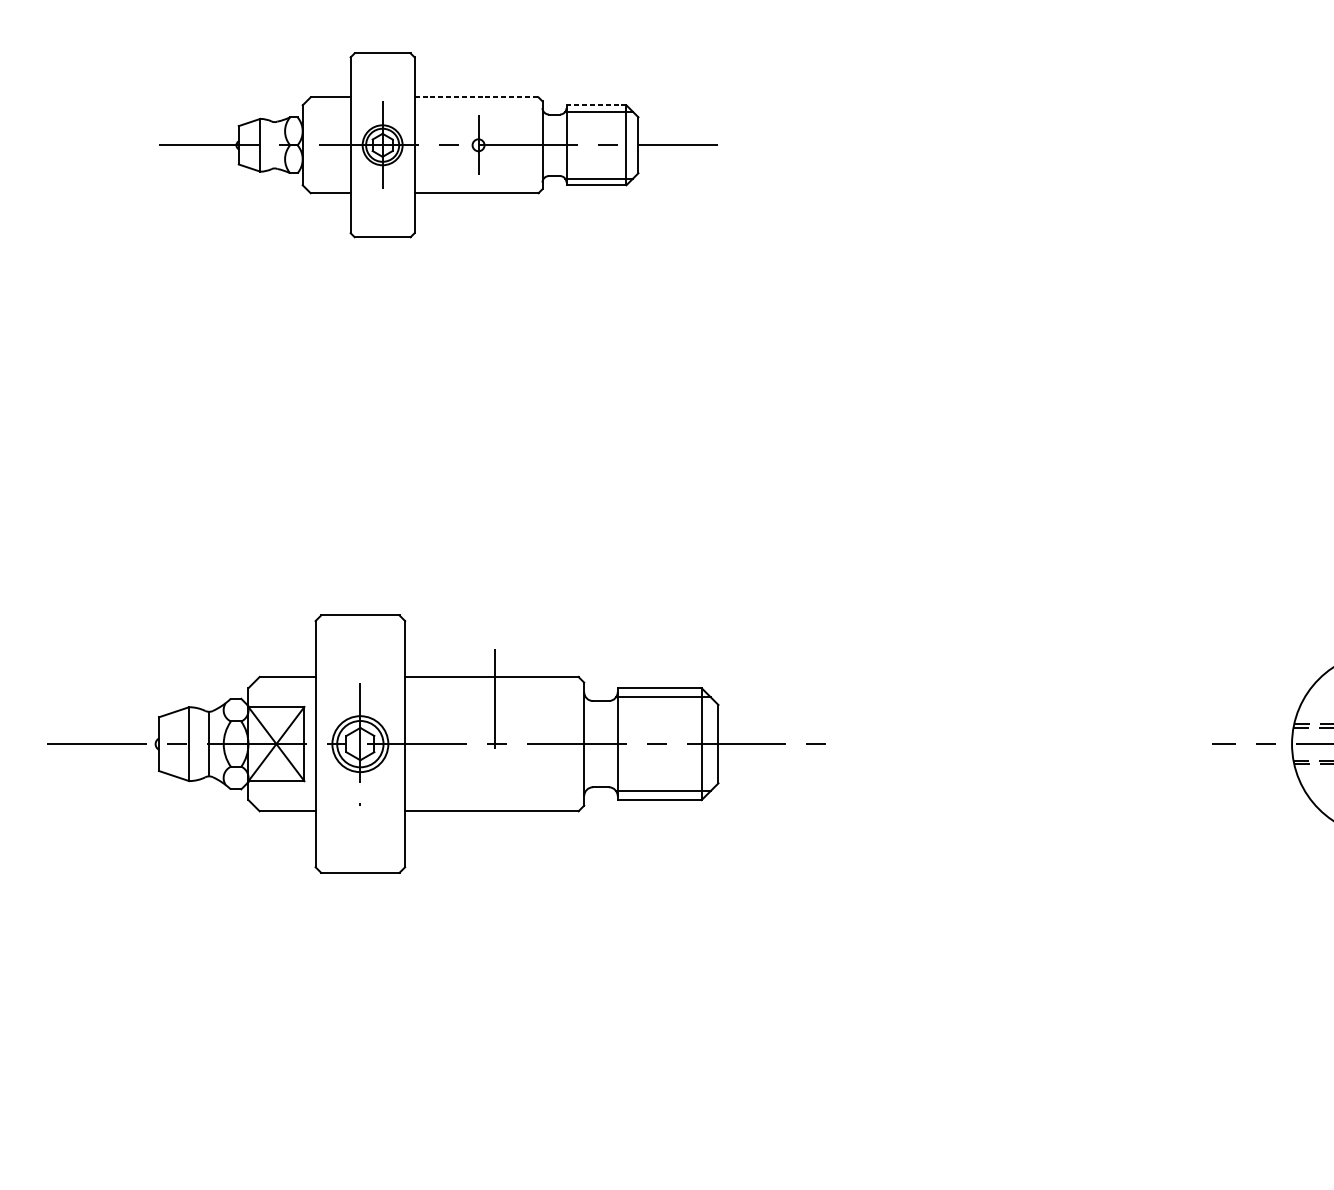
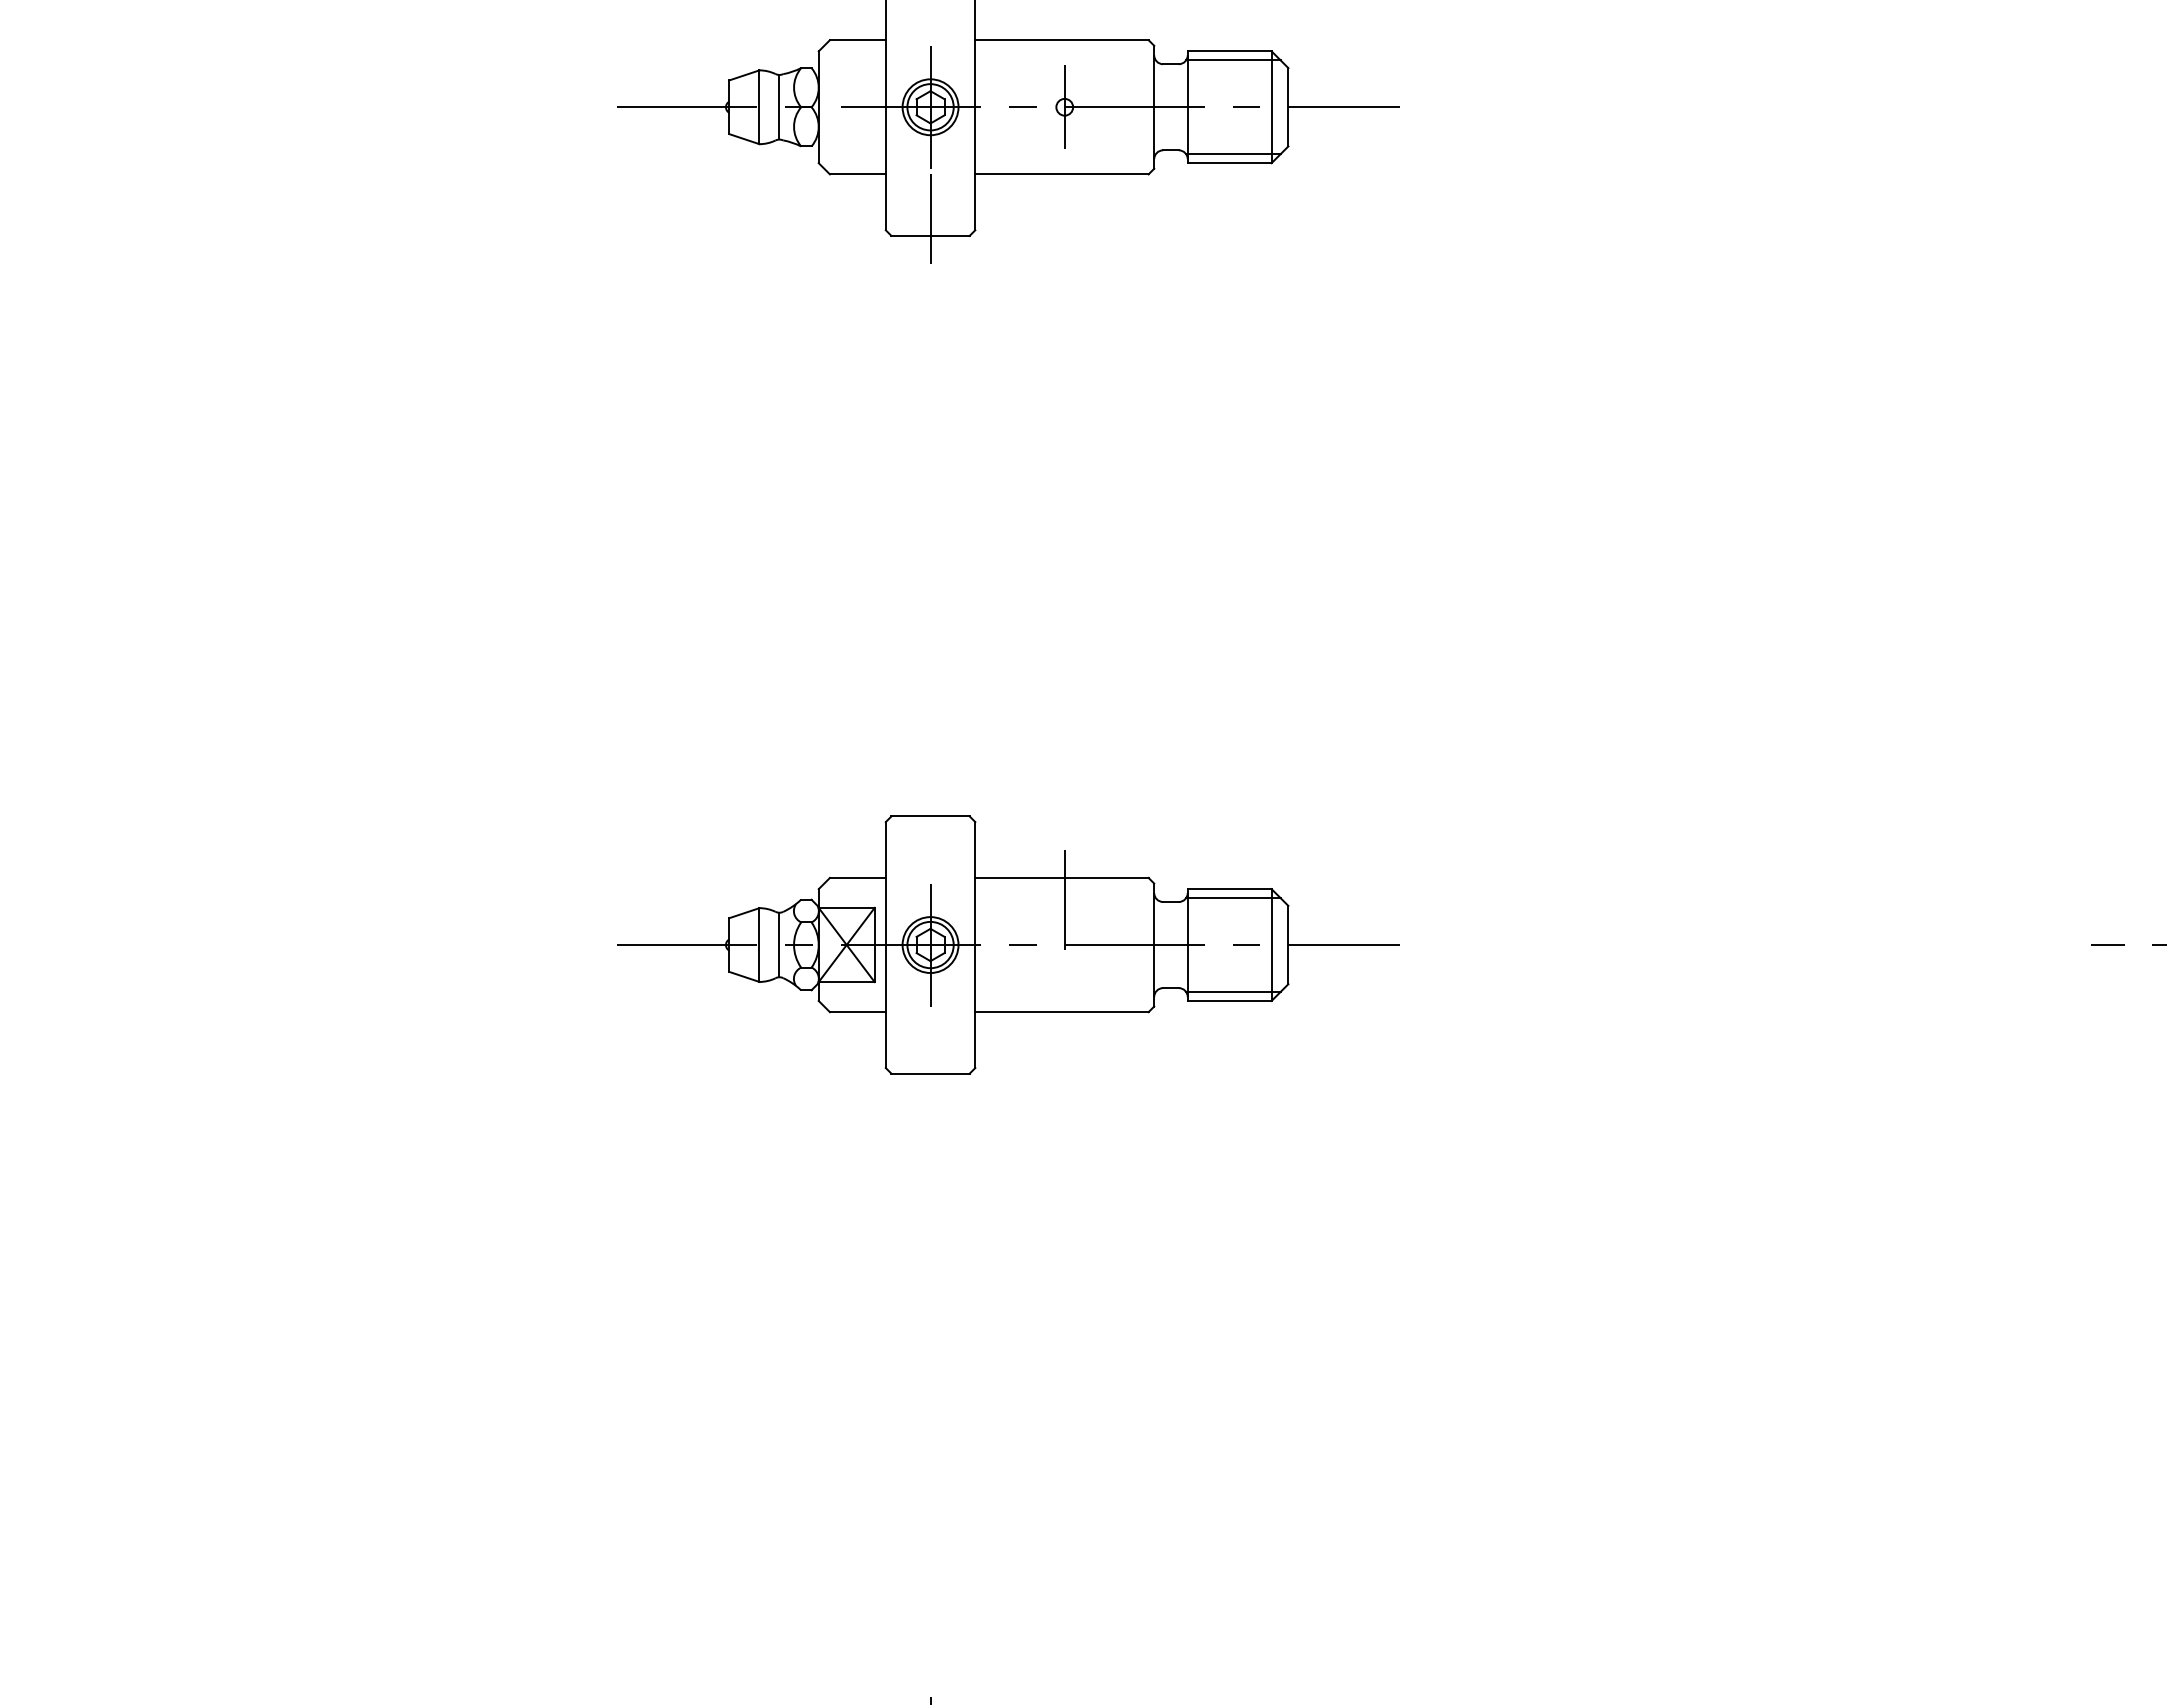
line: (476, 97) -> (1061, 40), dashed -> solid
line: (596, 105) -> (1229, 51), dashed -> solid
line: (274, 144) -> (779, 106), added
line: (382, 224) -> (930, 218), added
part: (438, 743) -> (1008, 944), size x0.71

